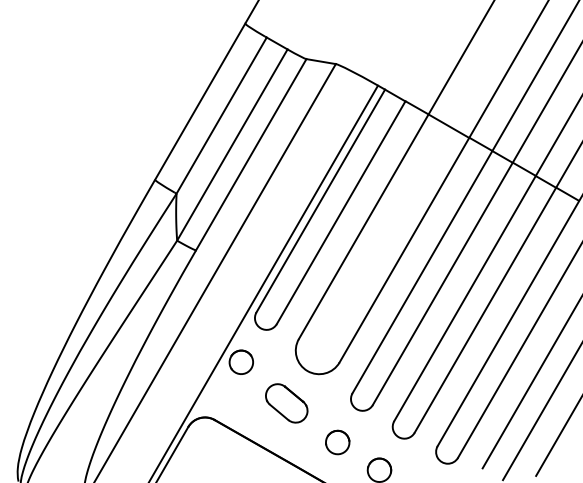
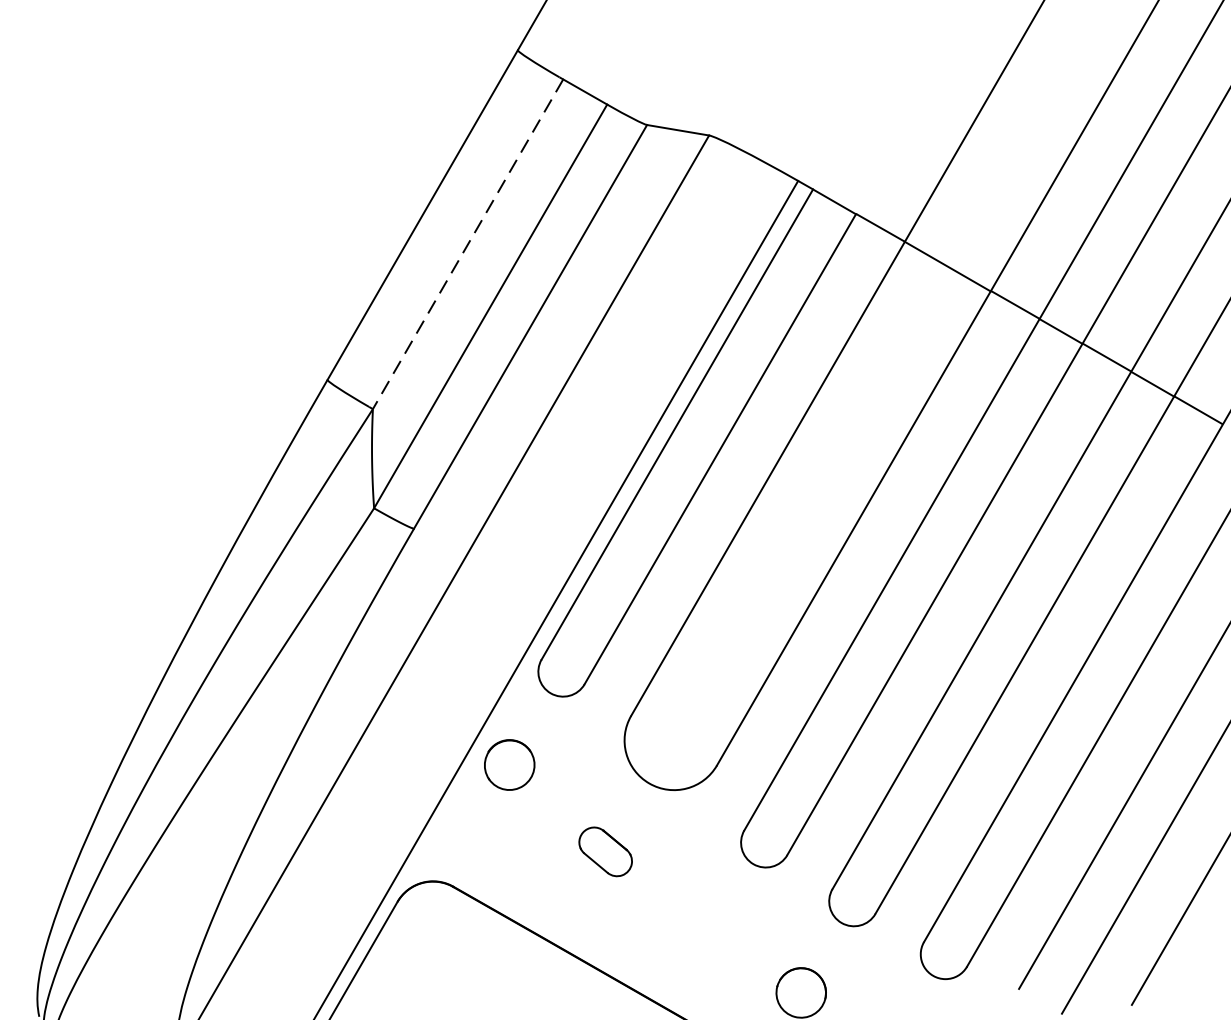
line: (221, 116) -> (467, 246), solid -> dashed
part: (286, 403) -> (604, 851), size x0.6
part: (337, 442) -> (712, 934), removed

